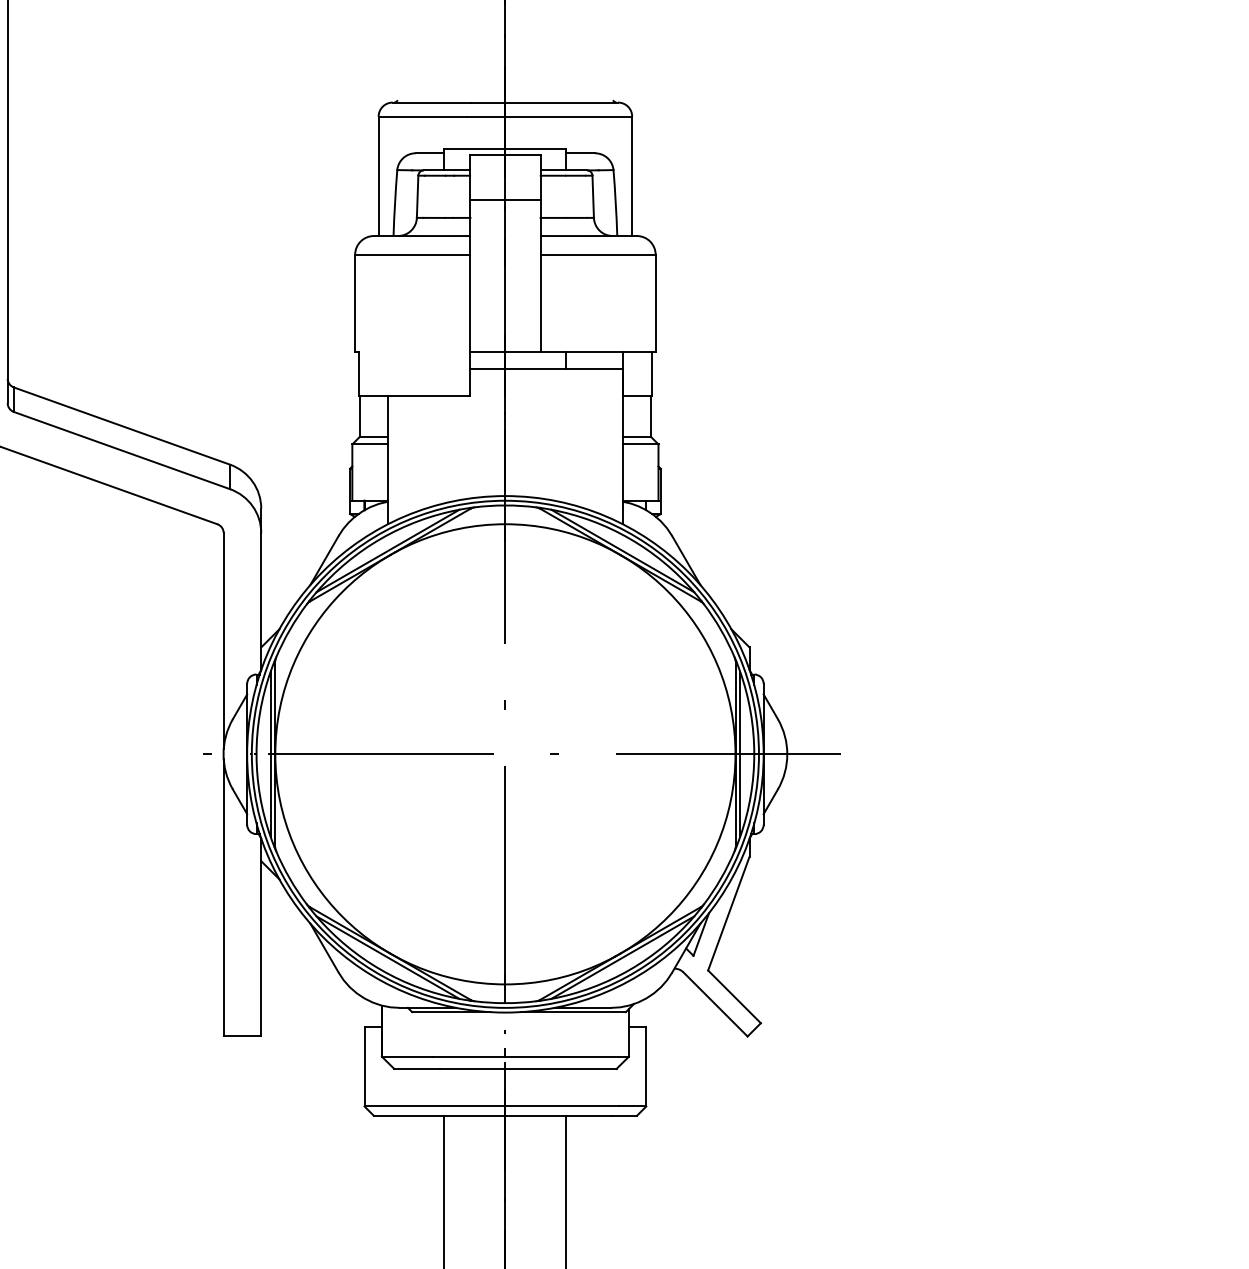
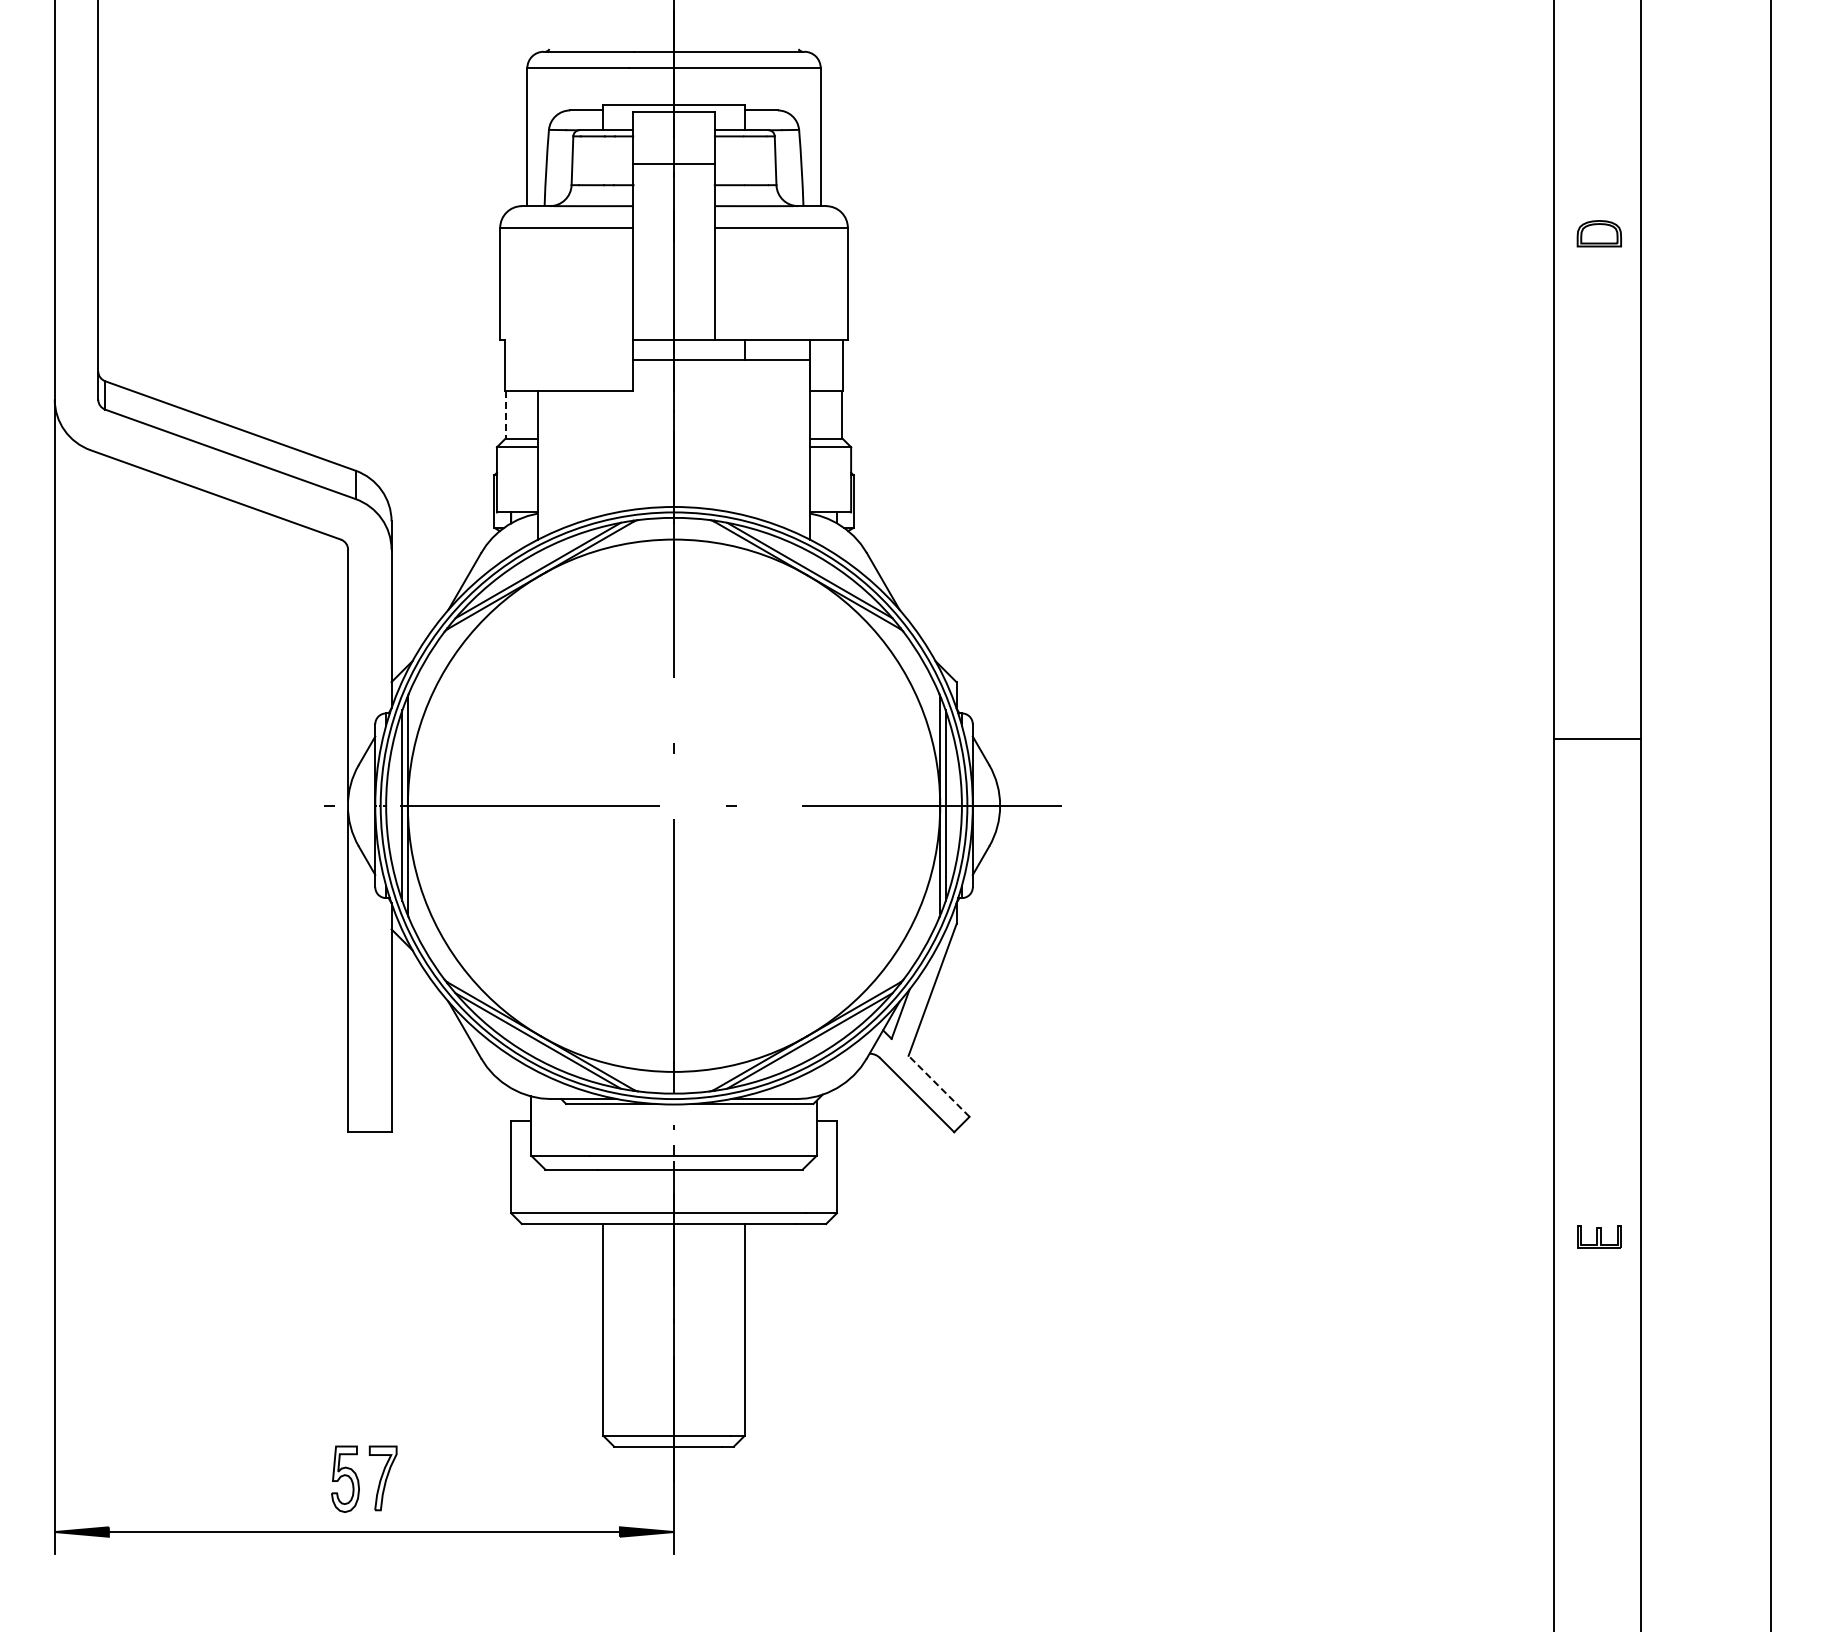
line: (359, 416) -> (505, 414), solid -> dashed
line: (734, 996) -> (938, 1085), solid -> dashed

